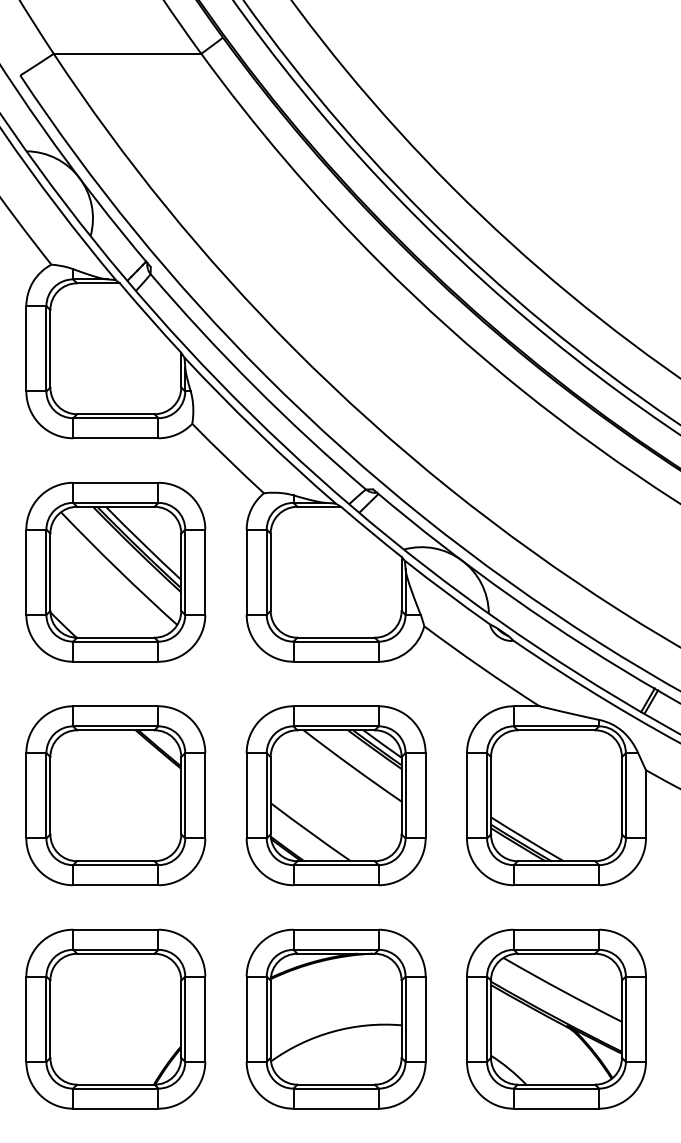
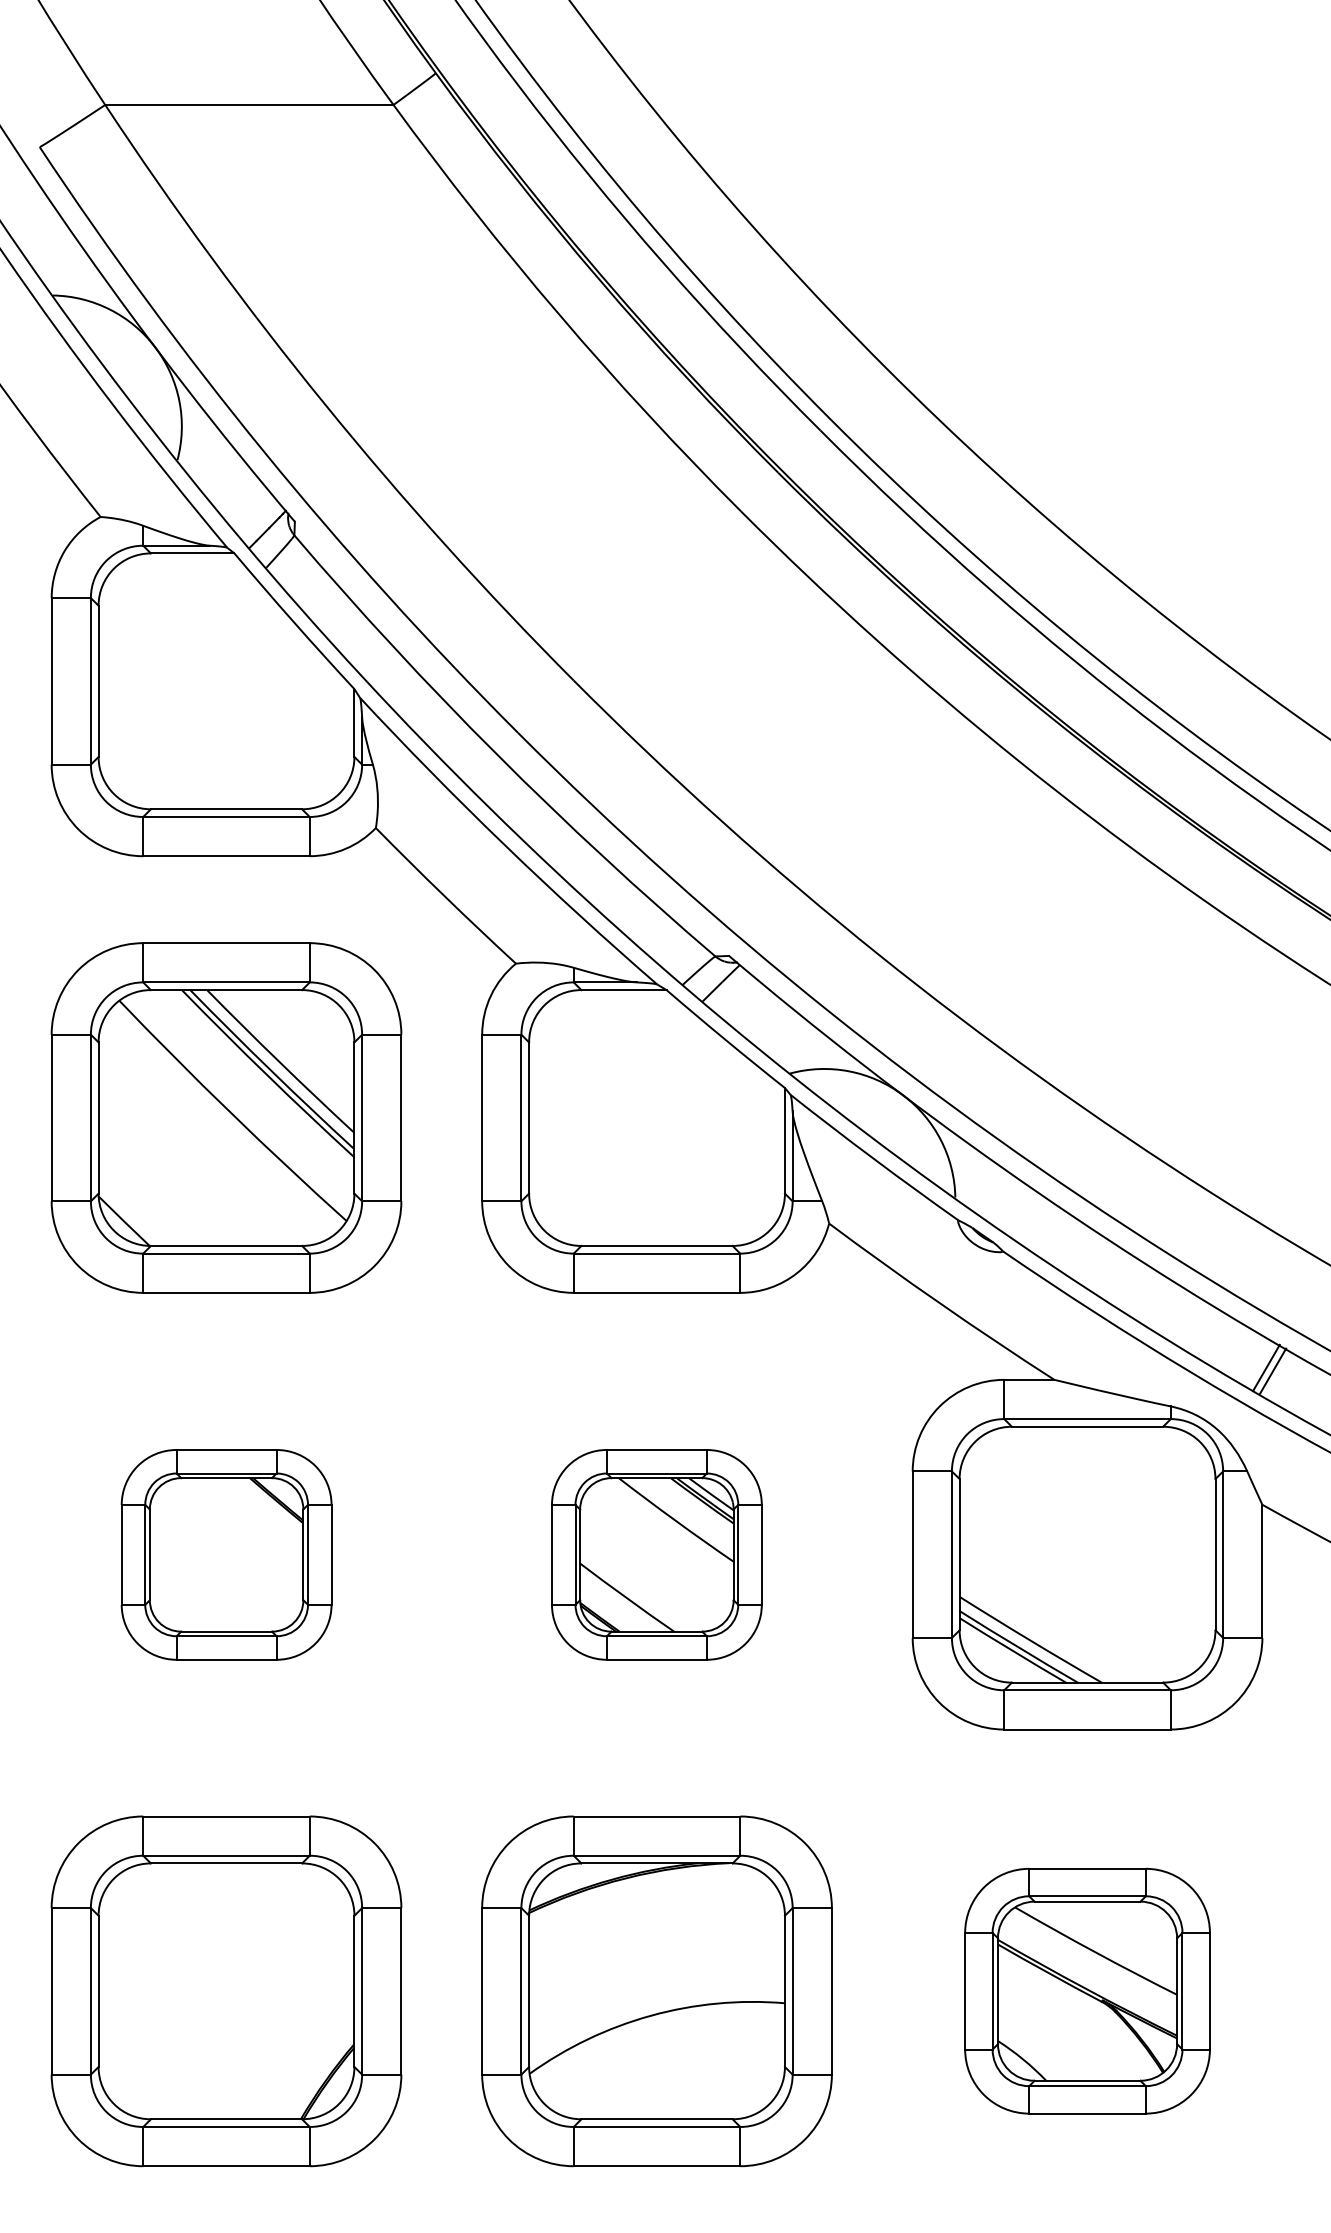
part: (115, 795) -> (225, 1554), size x0.6
part: (335, 795) -> (655, 1554), size x0.6
part: (556, 1018) -> (1087, 1989), size x0.7

